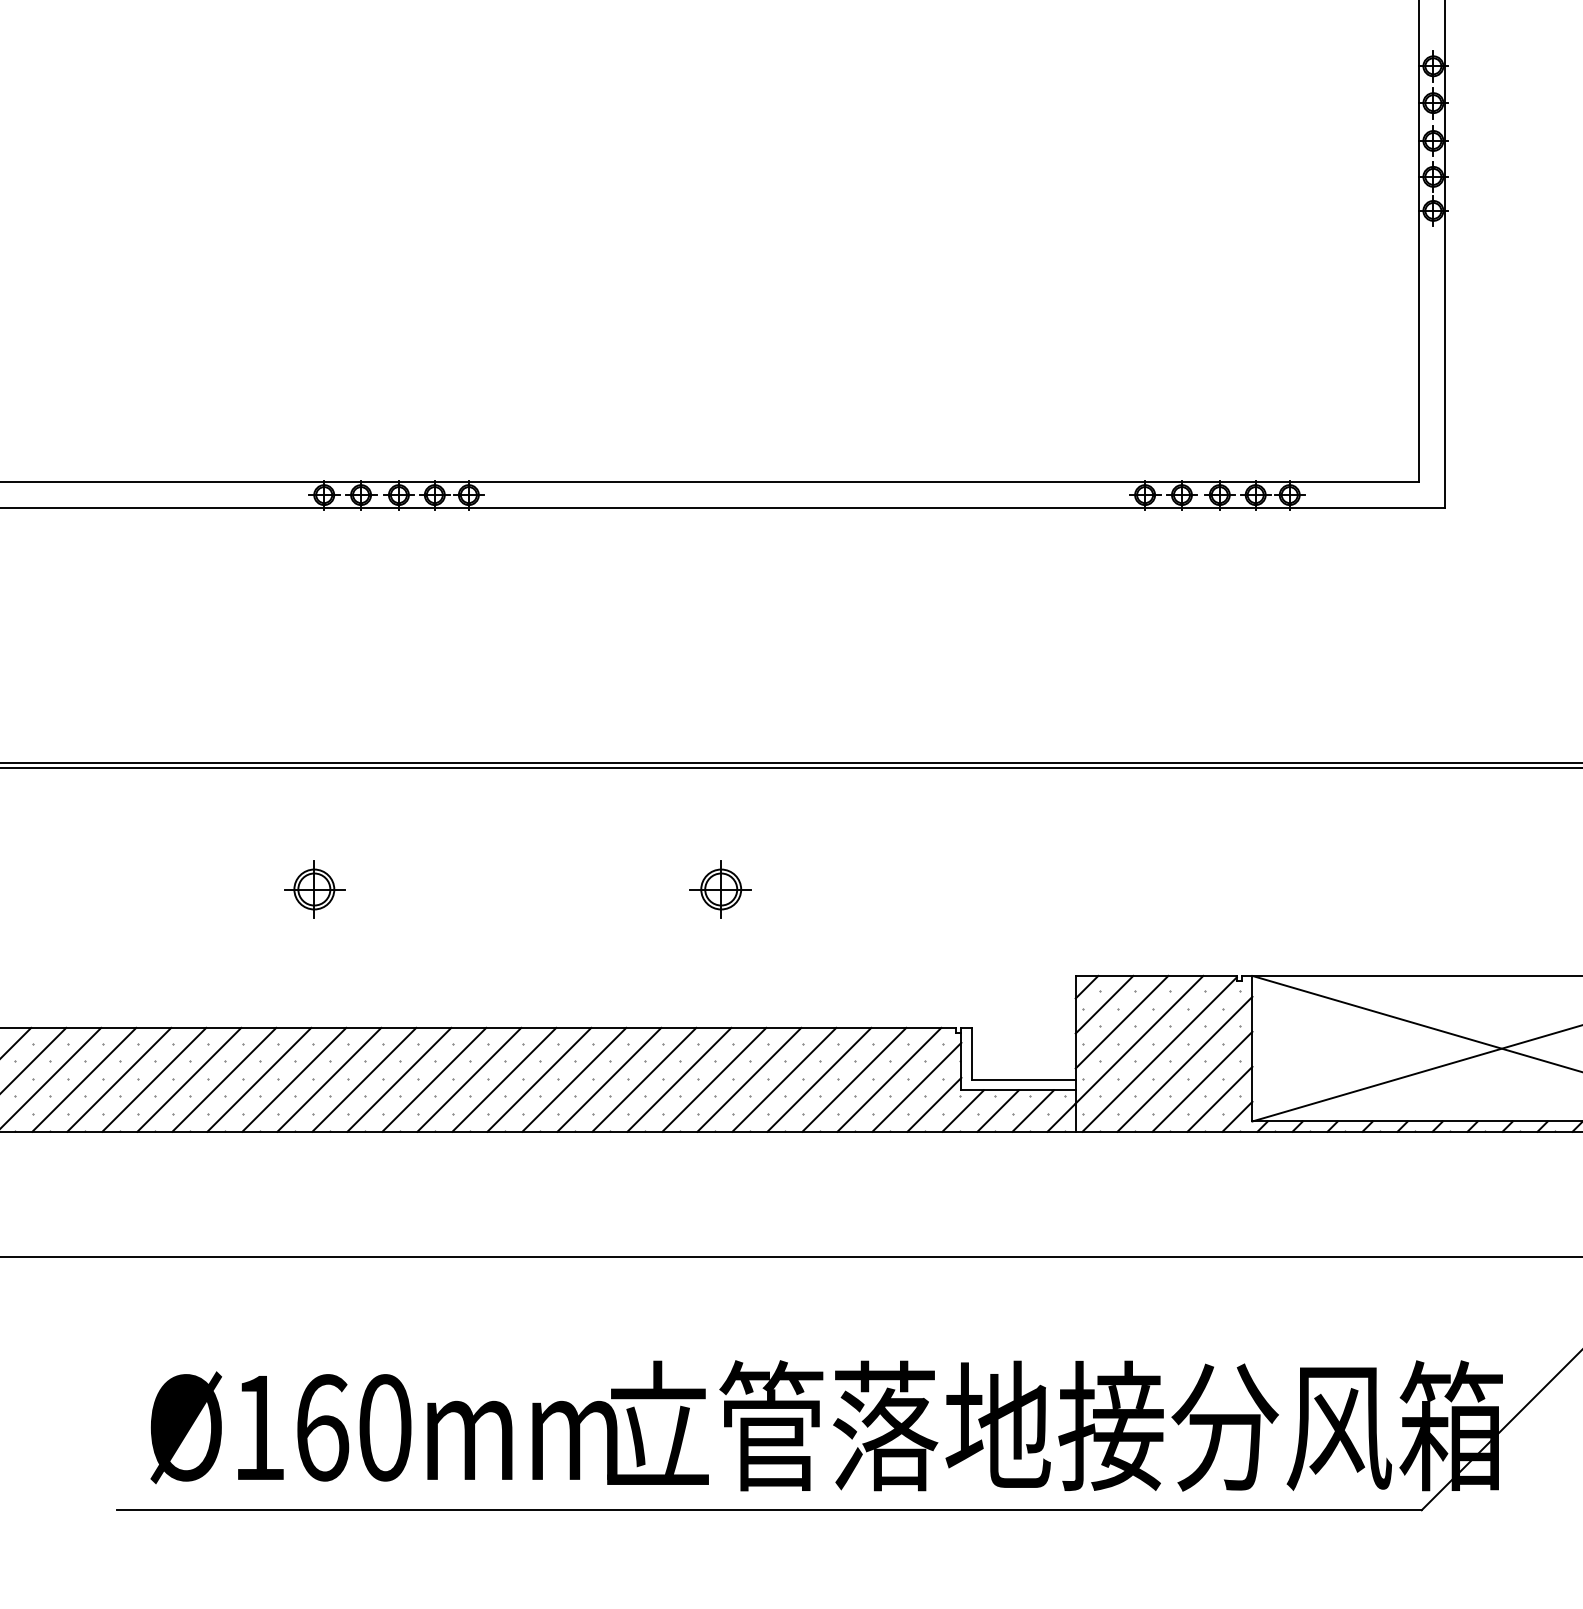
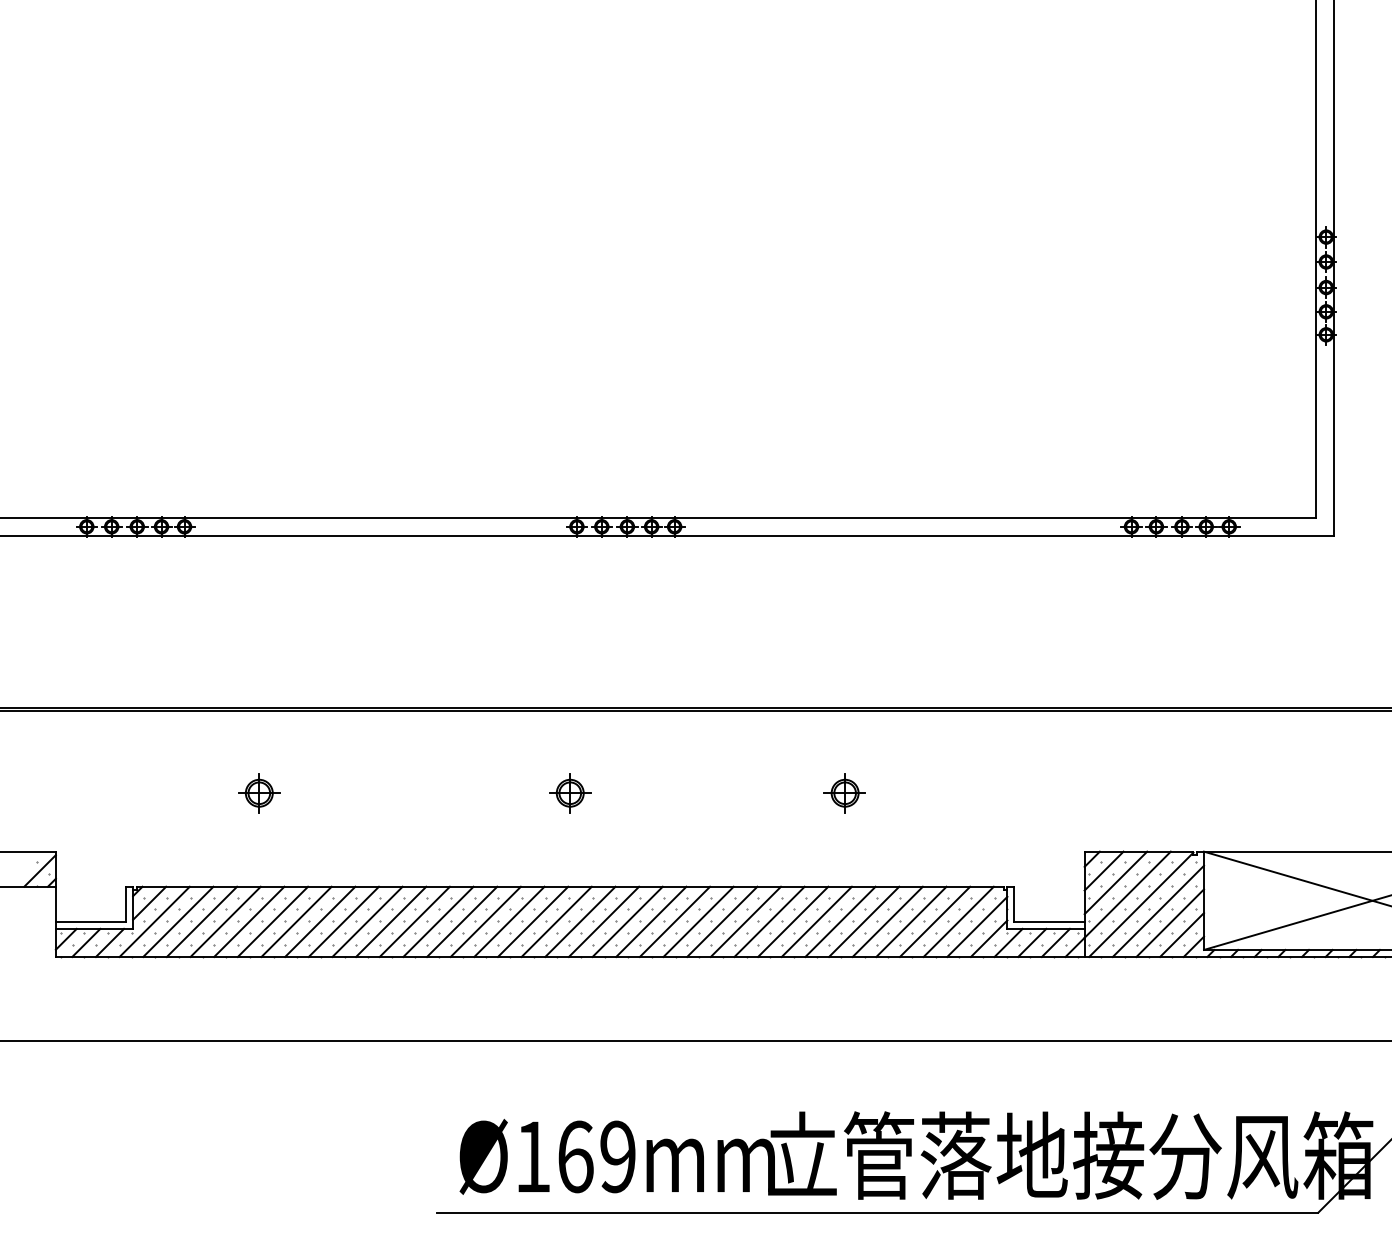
text: (384, 1427) -> (617, 1156), Ø160mm -> Ø169mm

